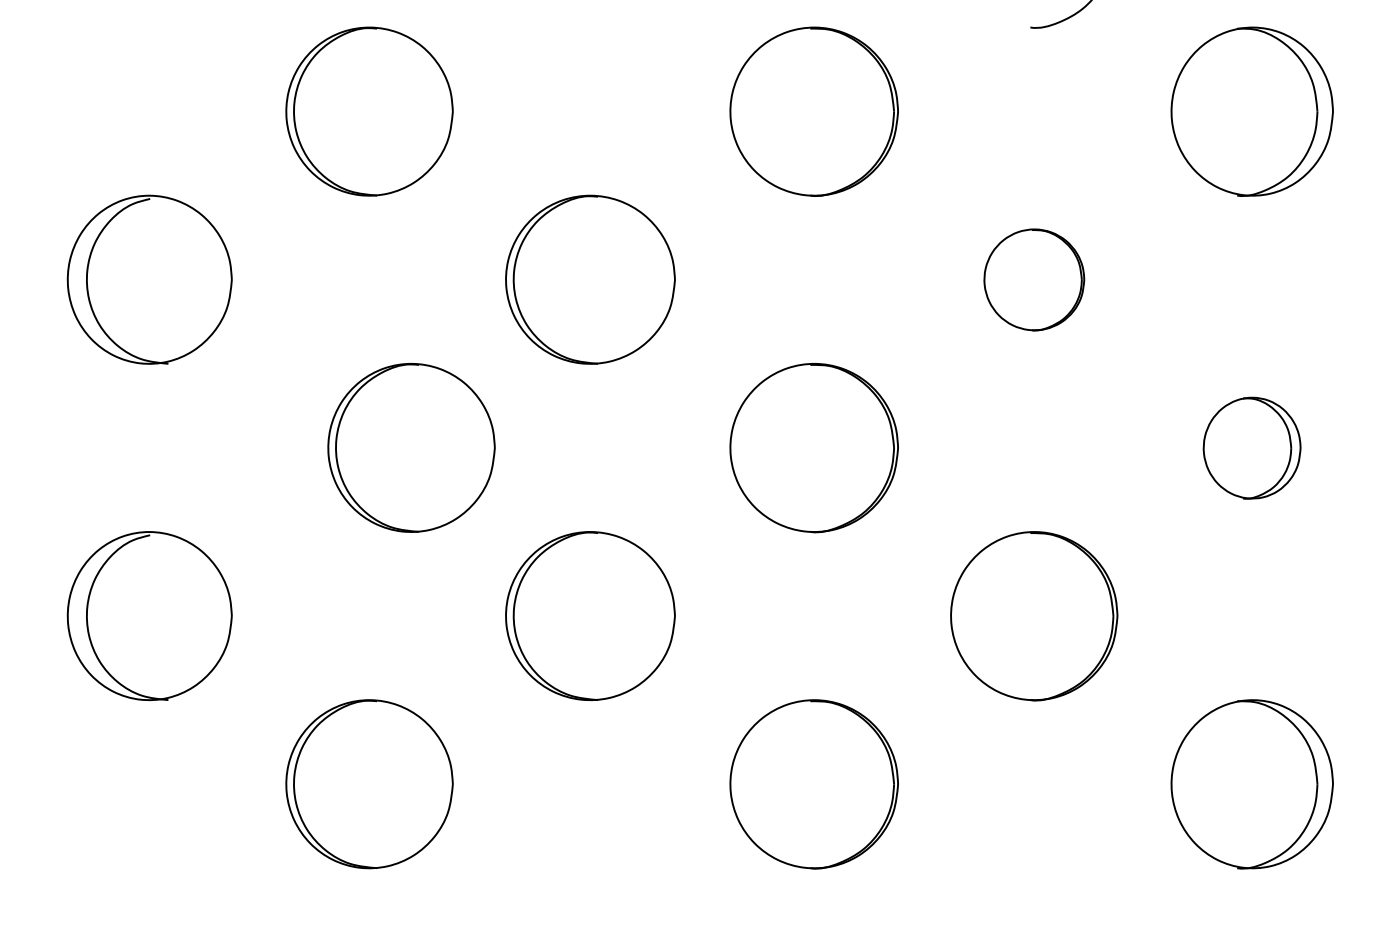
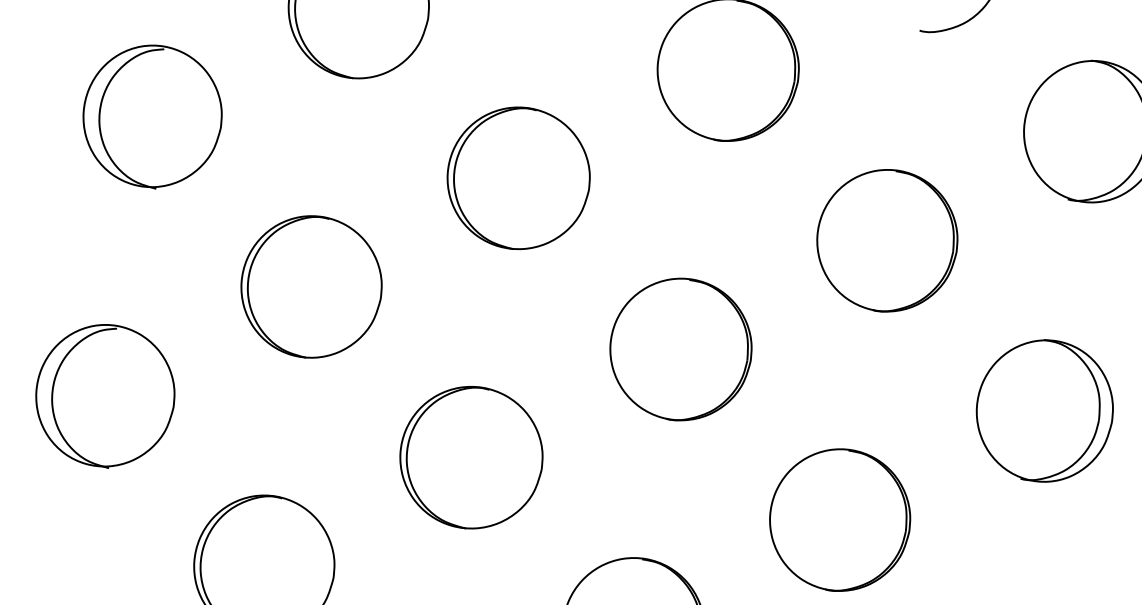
part: (1034, 279) -> (887, 240), size x1.67
part: (411, 447) -> (311, 286), moved
part: (1251, 448) -> (1044, 411), size x1.67

